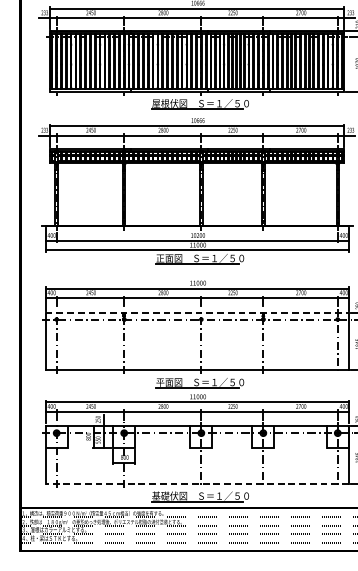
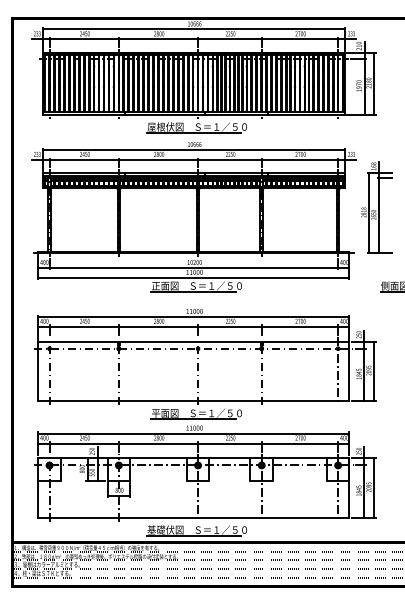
line: (196, 312) -> (193, 341), dashed -> solid
line: (196, 483) -> (193, 517), dashed -> solid

